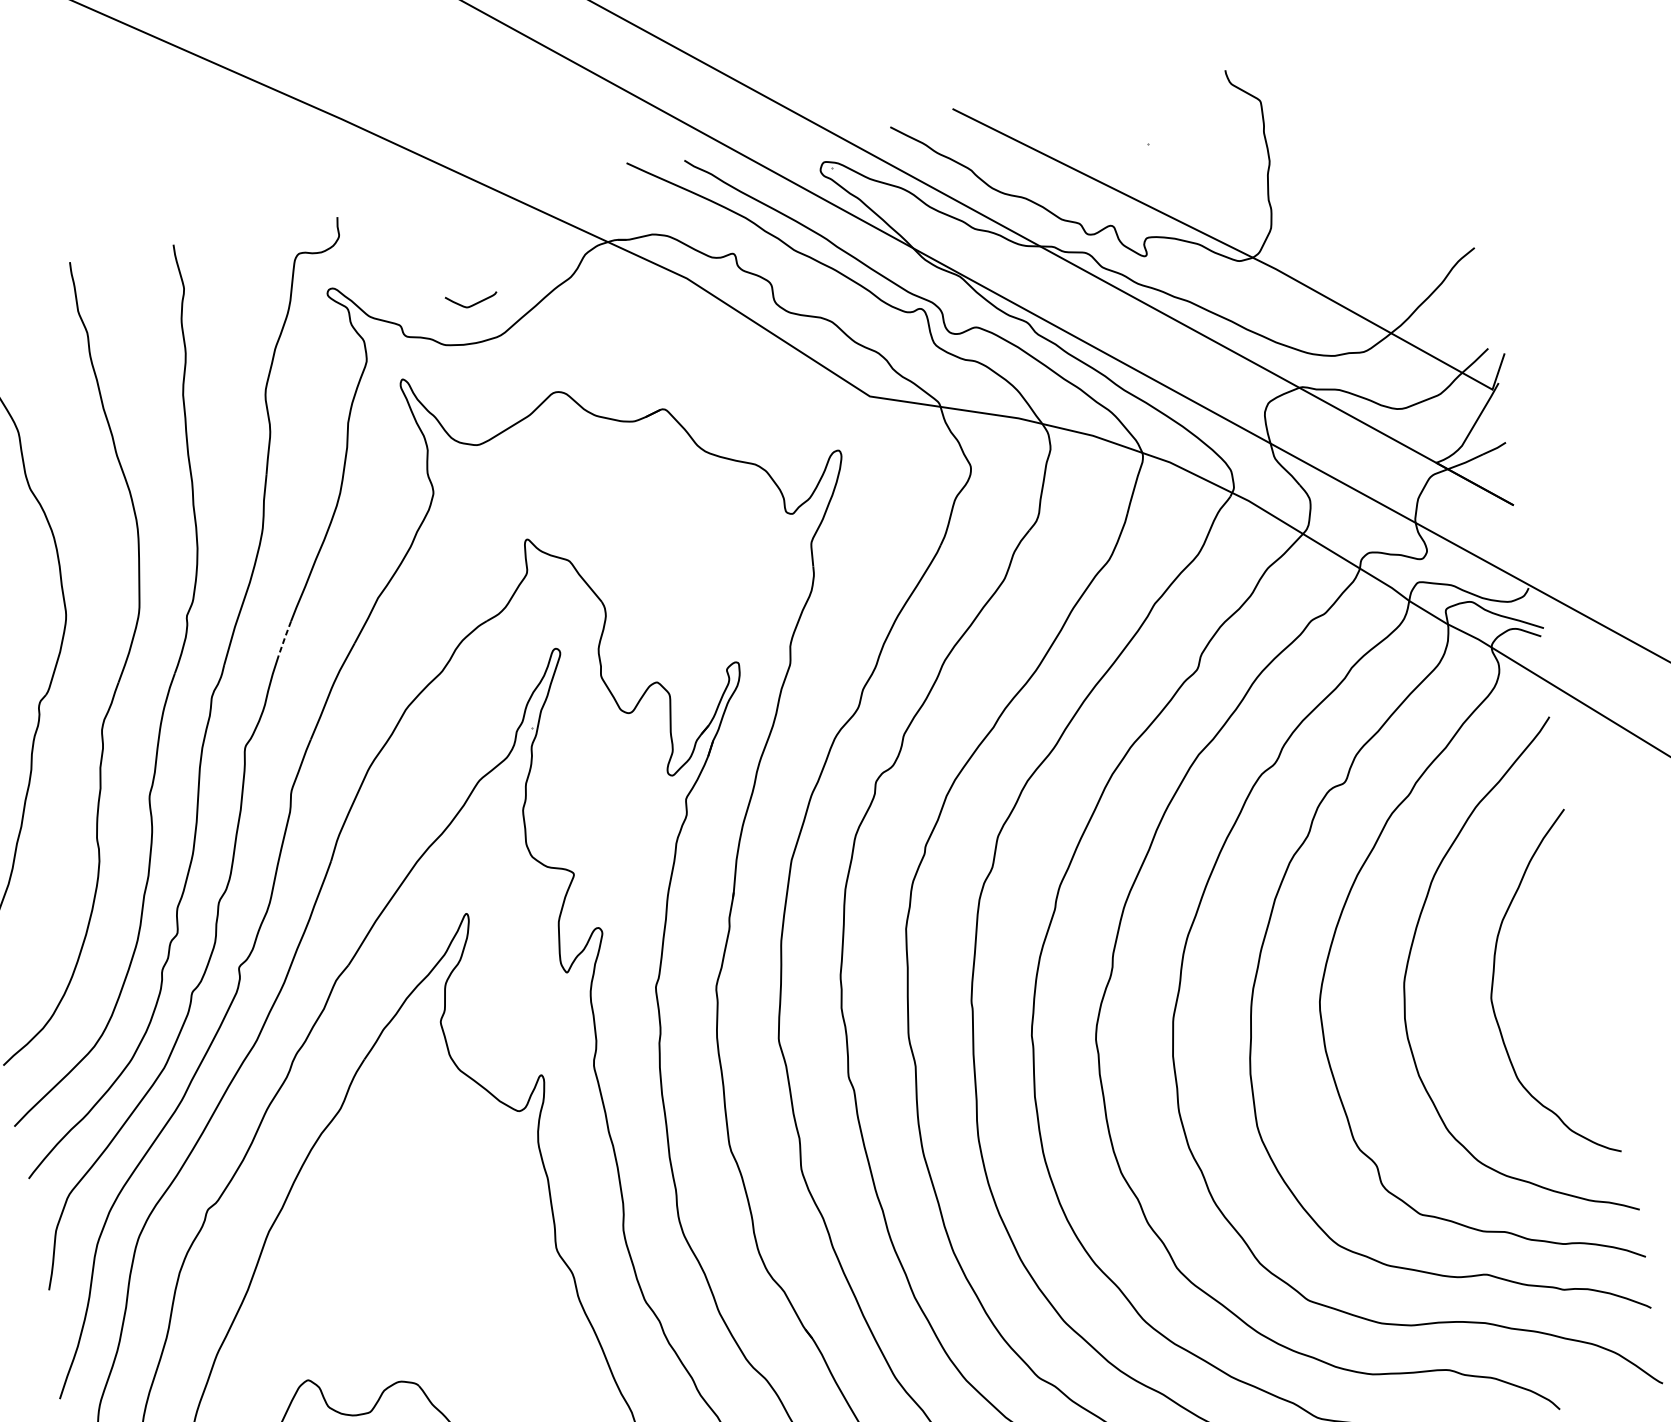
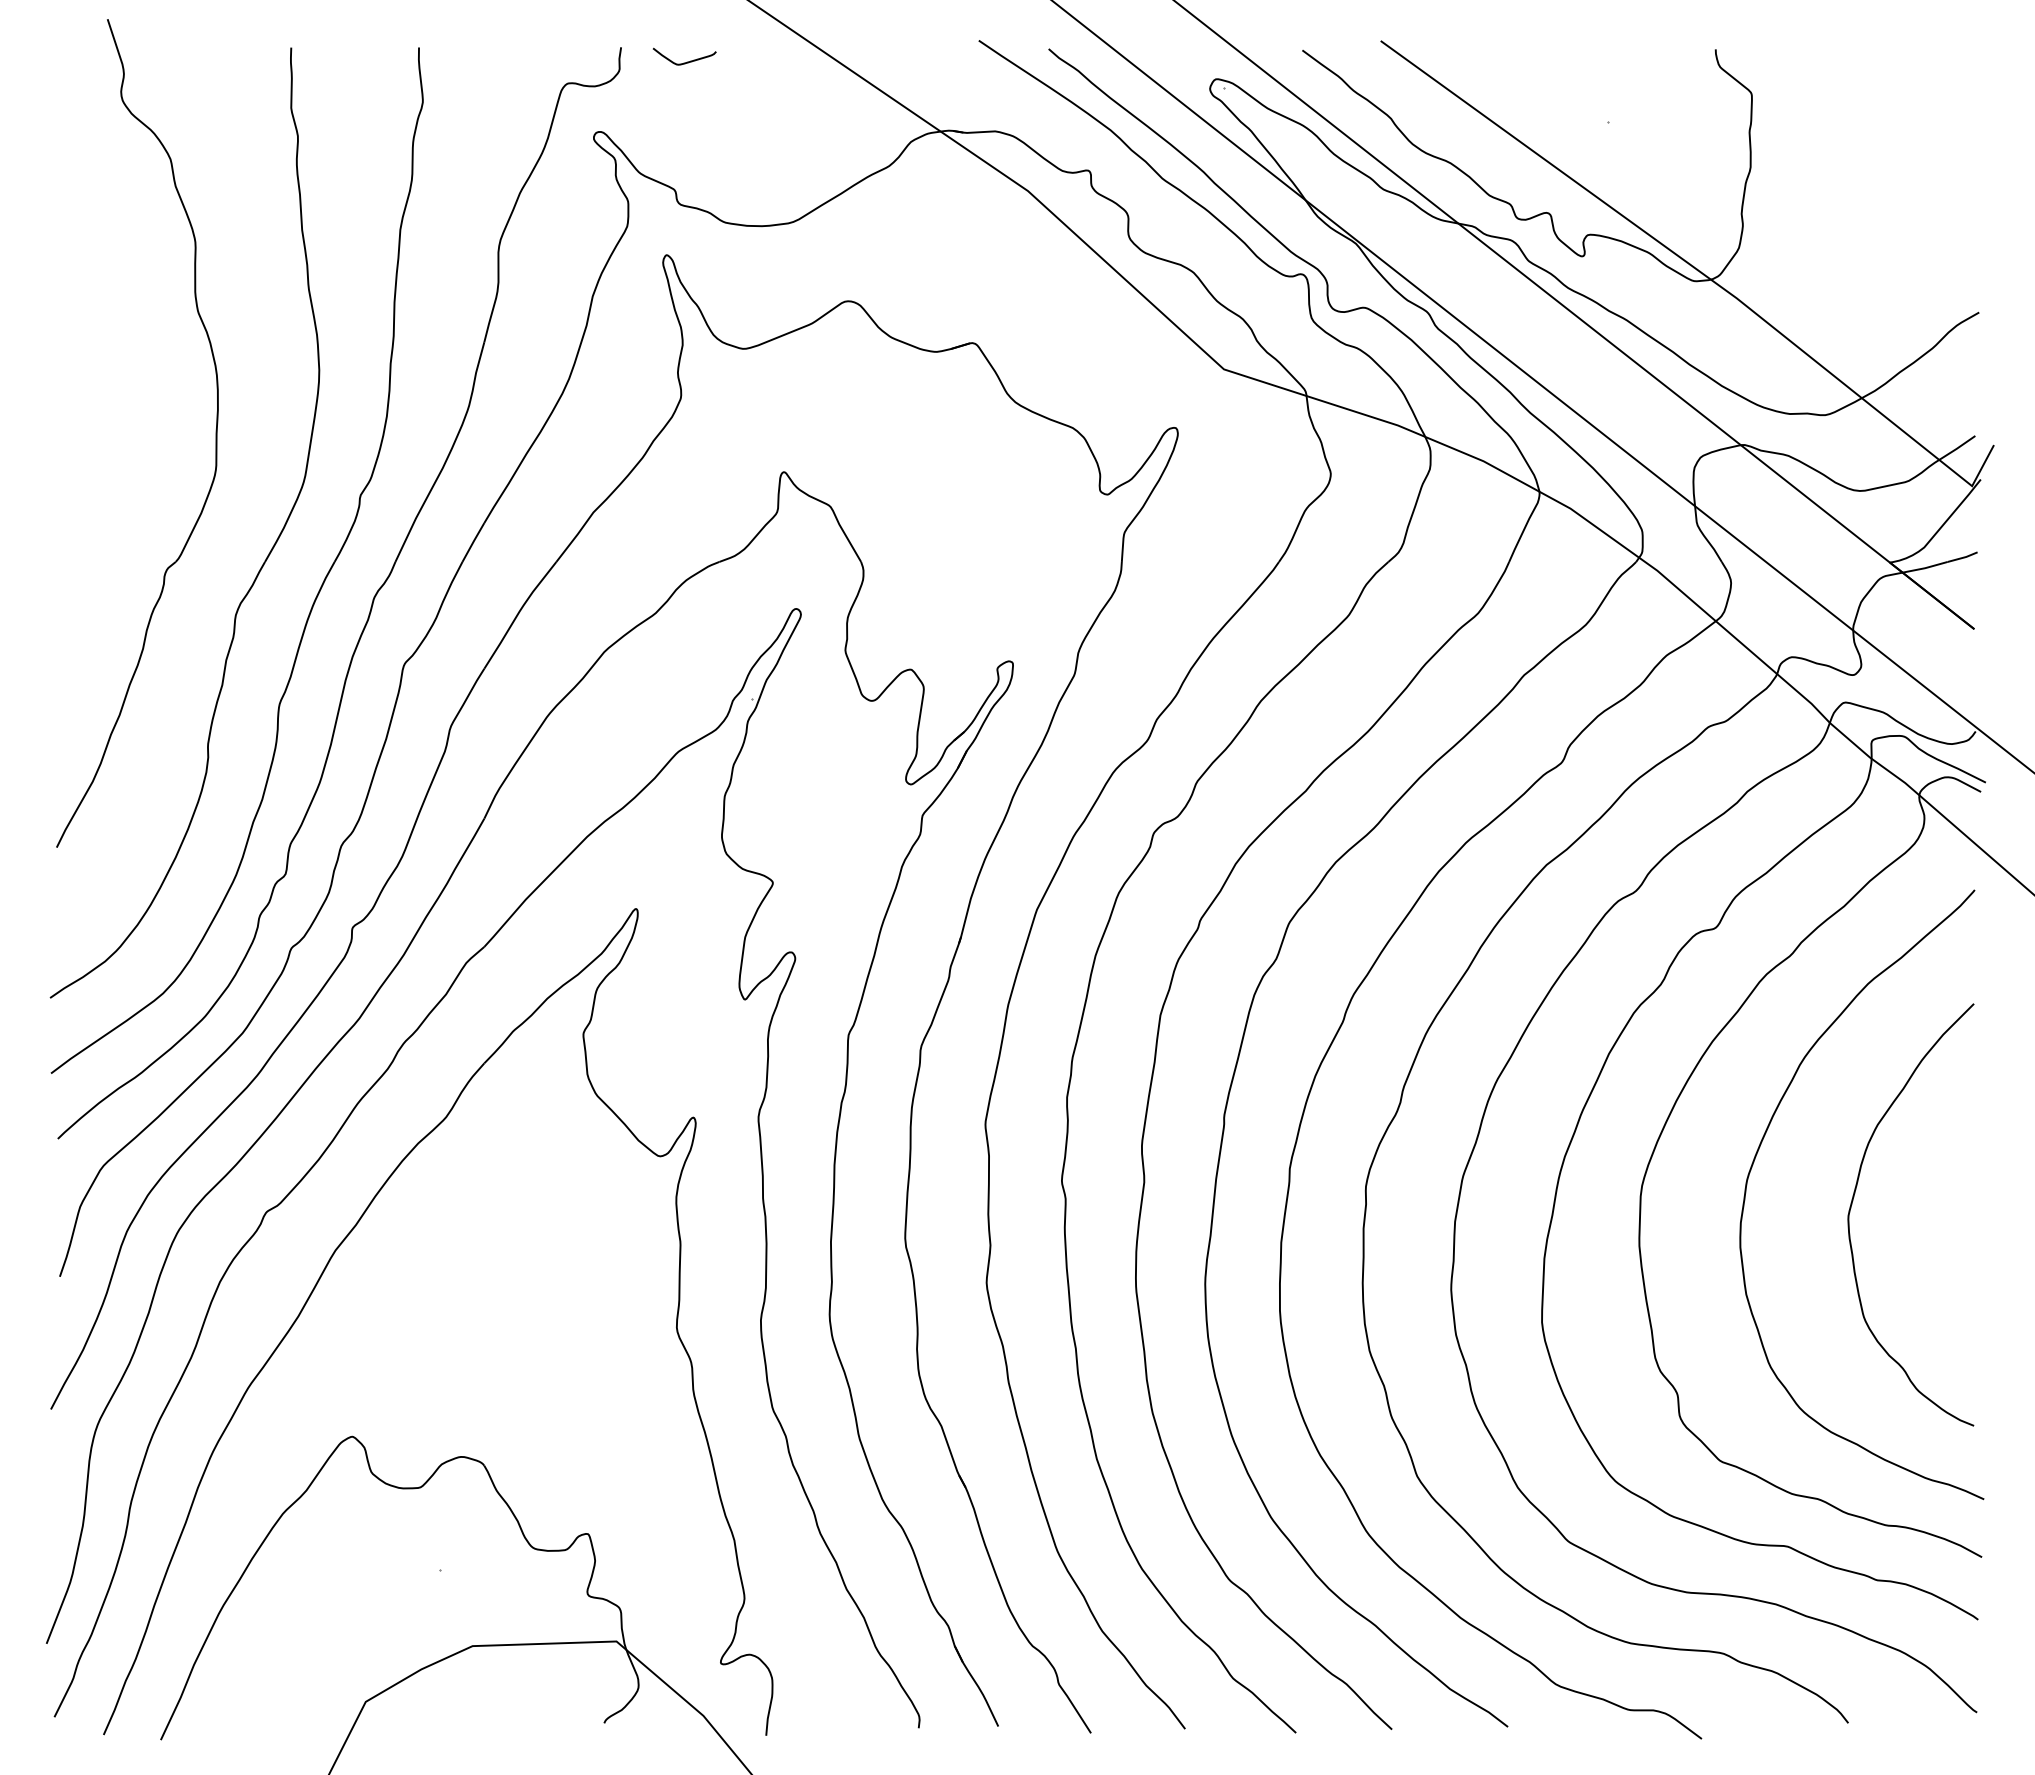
curve: (474, 303) -> (687, 61), moved
line: (284, 638) -> (473, 542), dashed -> solid

